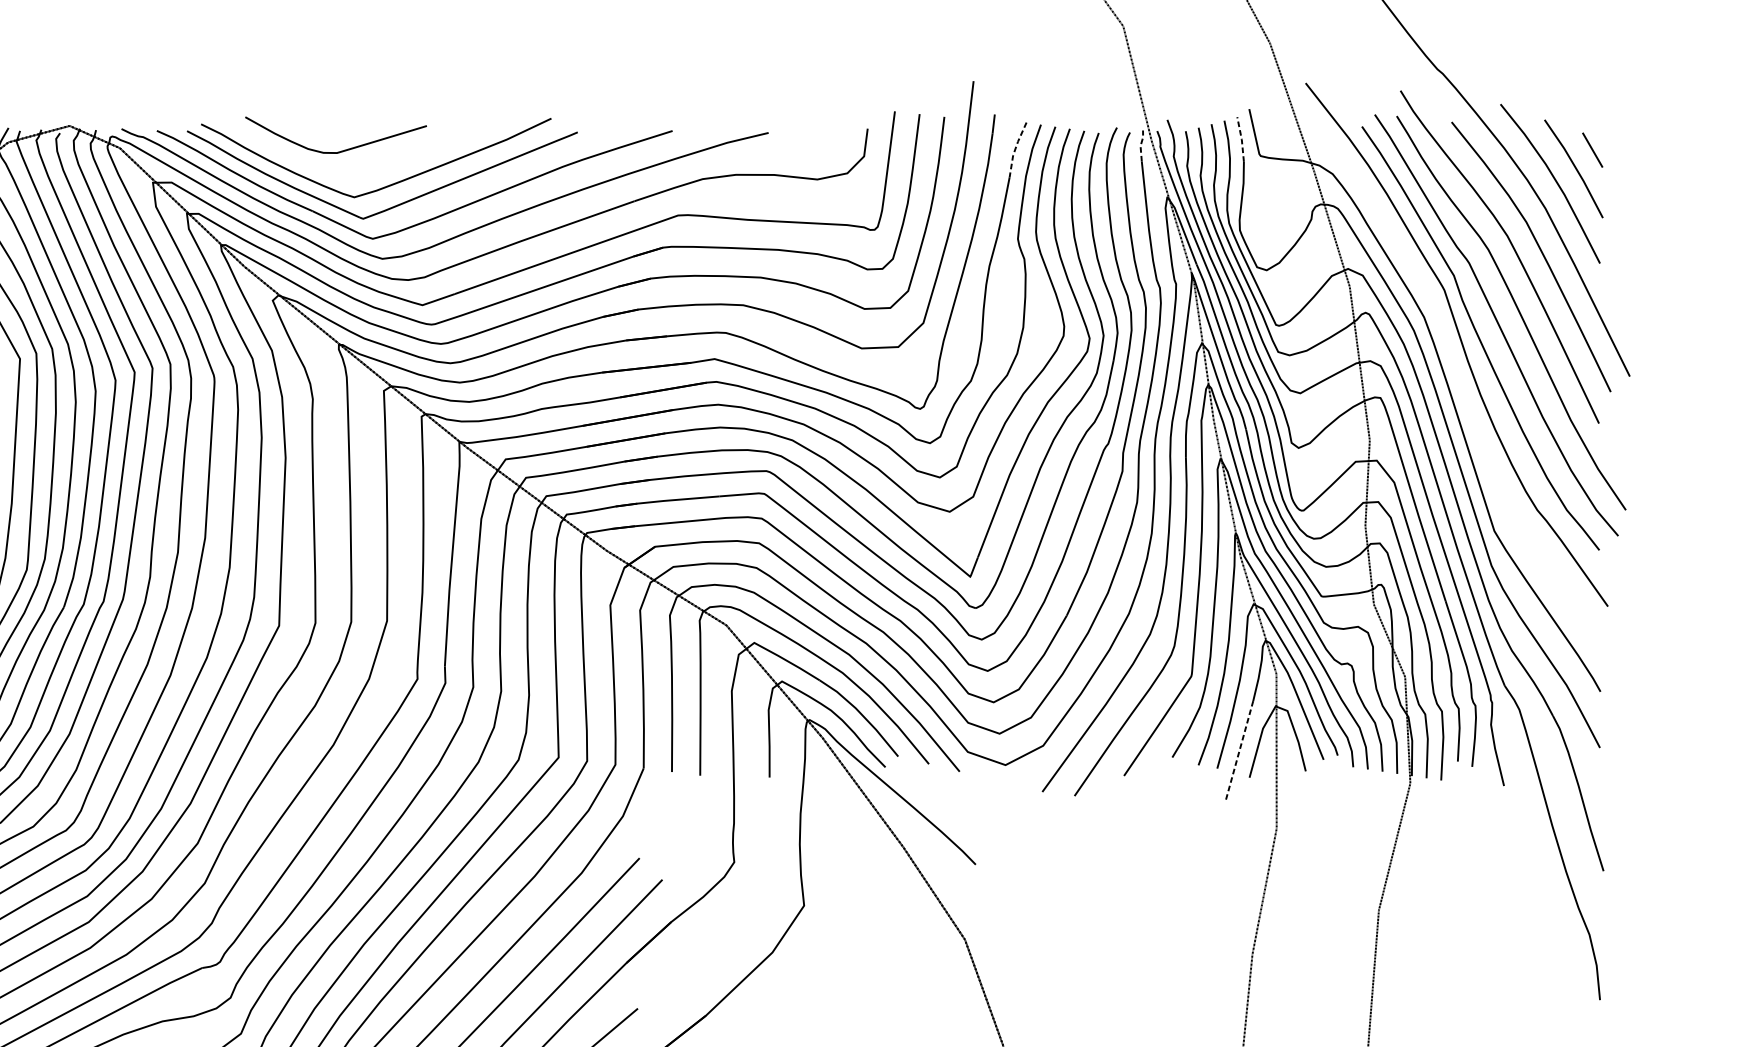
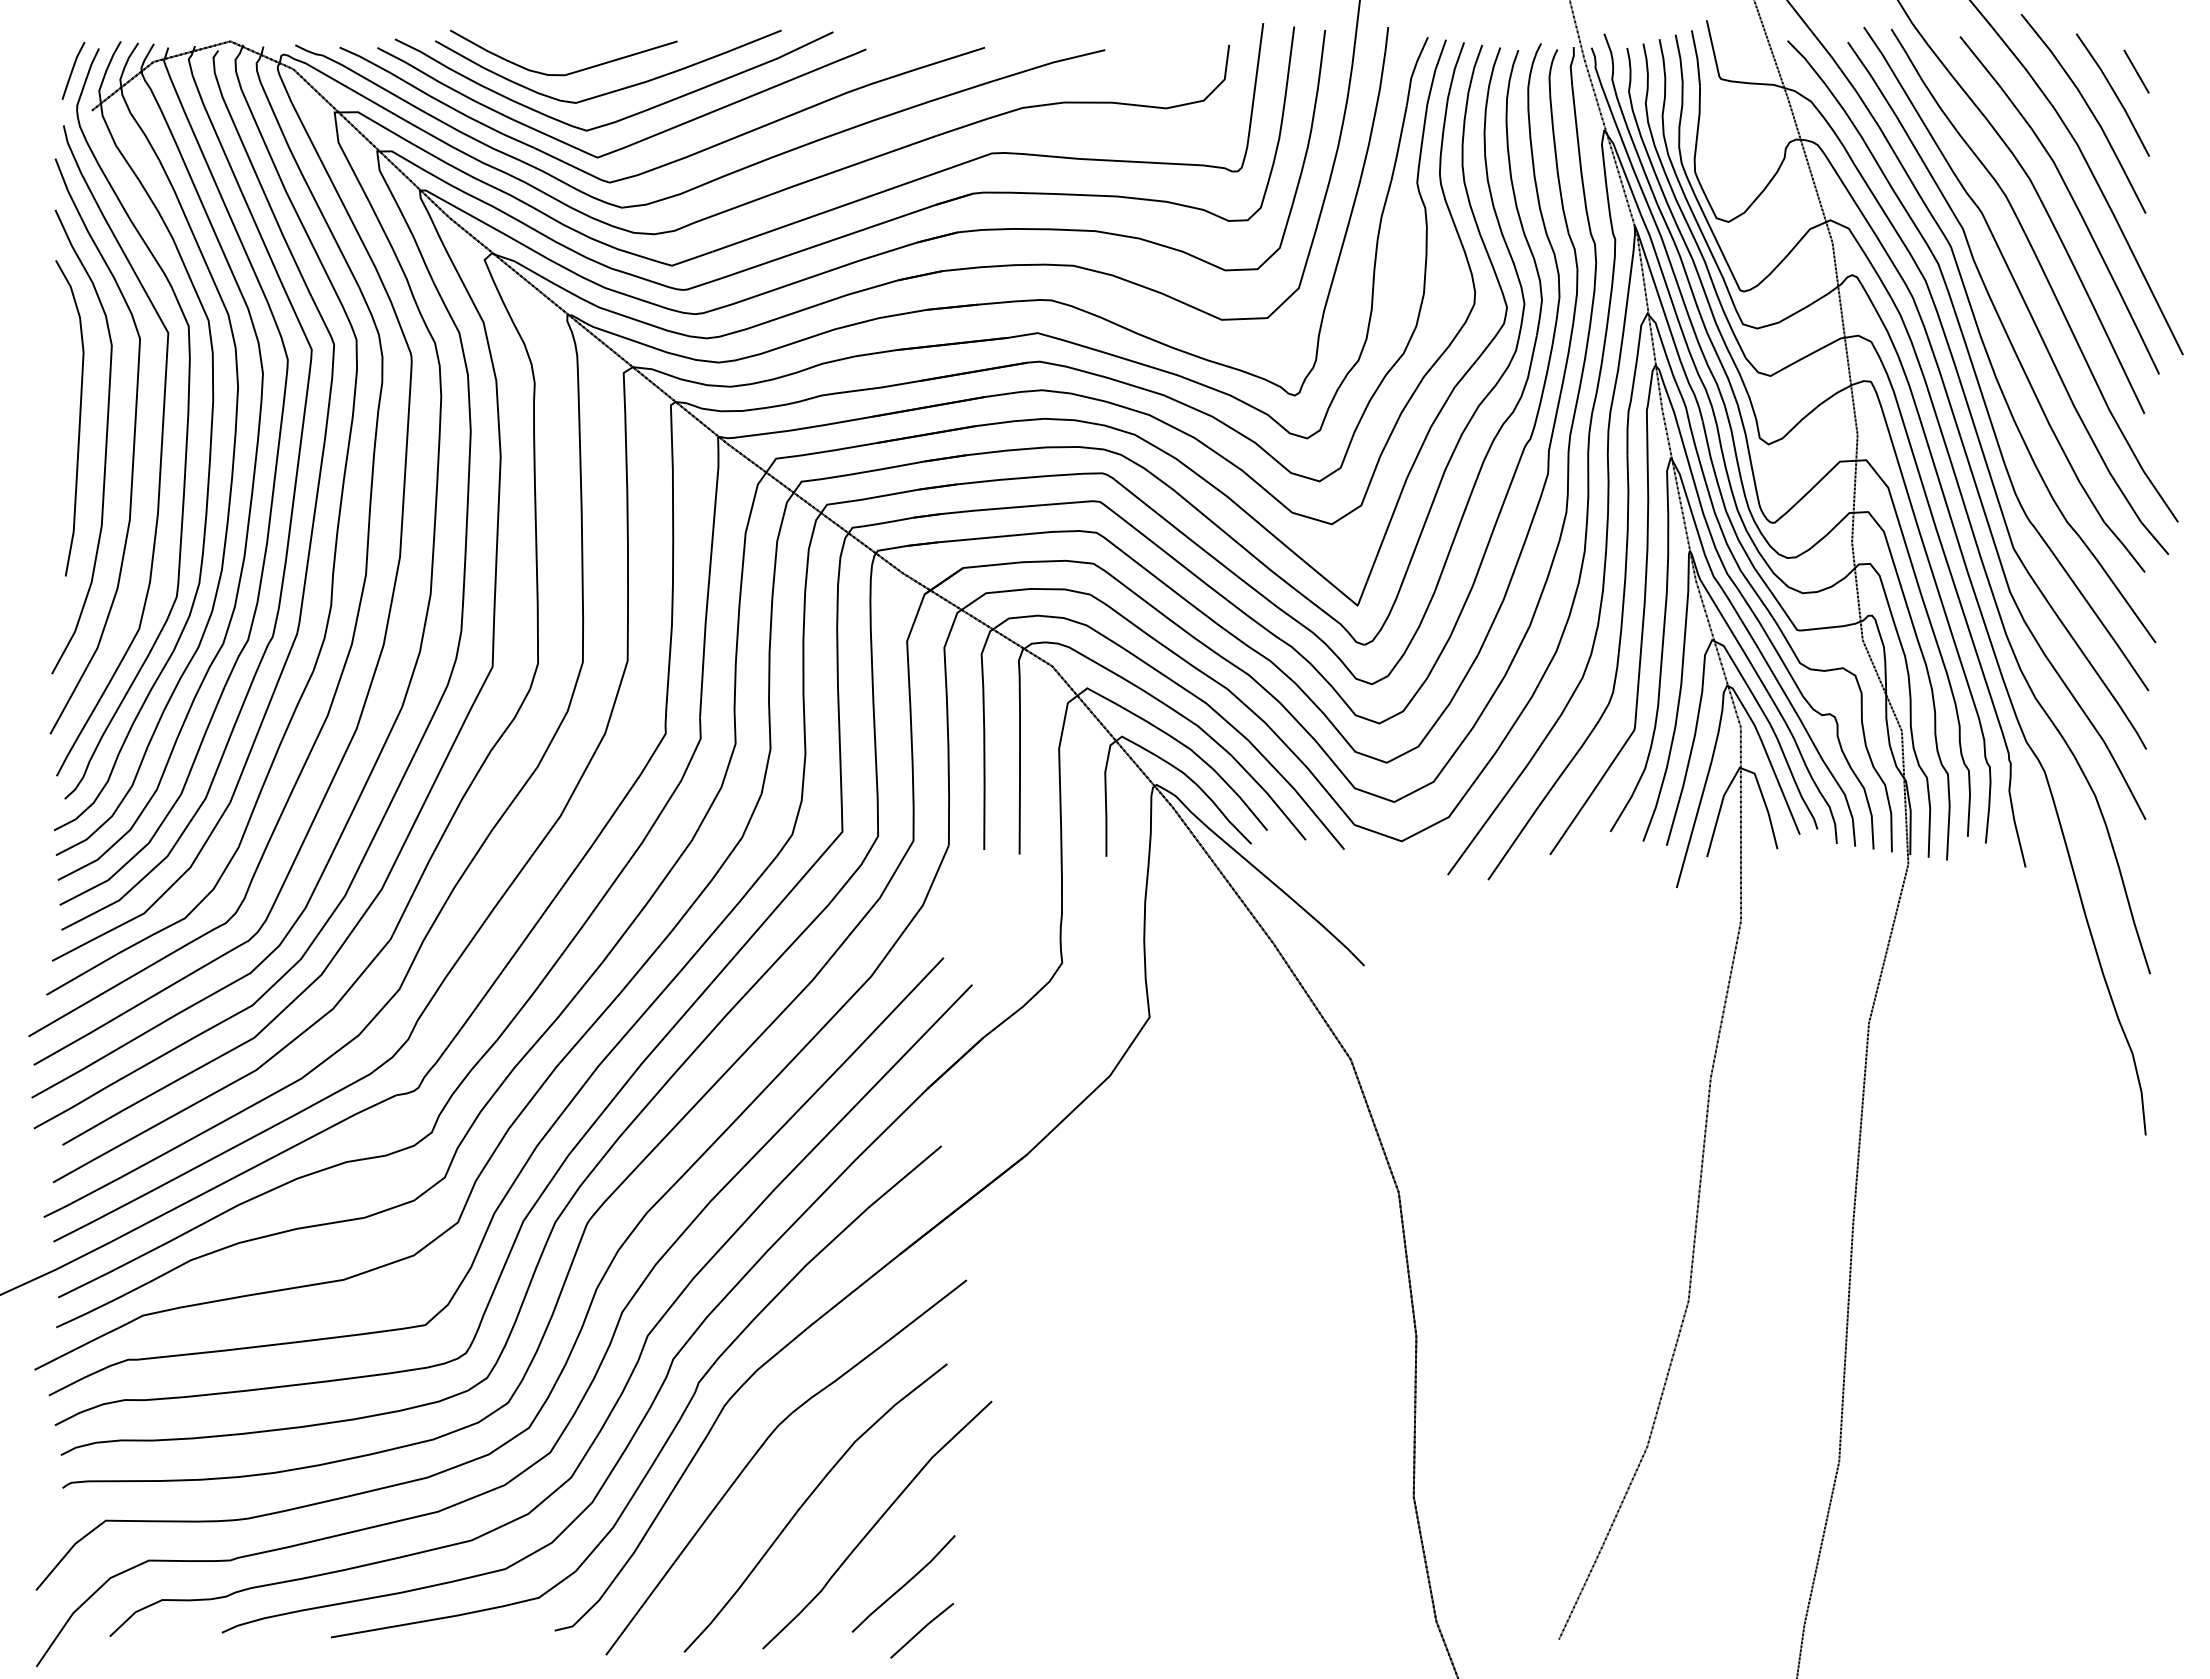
line: (1241, 139) -> (1697, 58), dashed -> solid
line: (1140, 145) -> (1570, 65), dashed -> solid
line: (1015, 149) -> (1414, 70), dashed -> solid
part: (378, 164) -> (616, 89), added
curve: (1460, 384) -> (1971, 365), added
line: (1239, 751) -> (1694, 824), dashed -> solid

